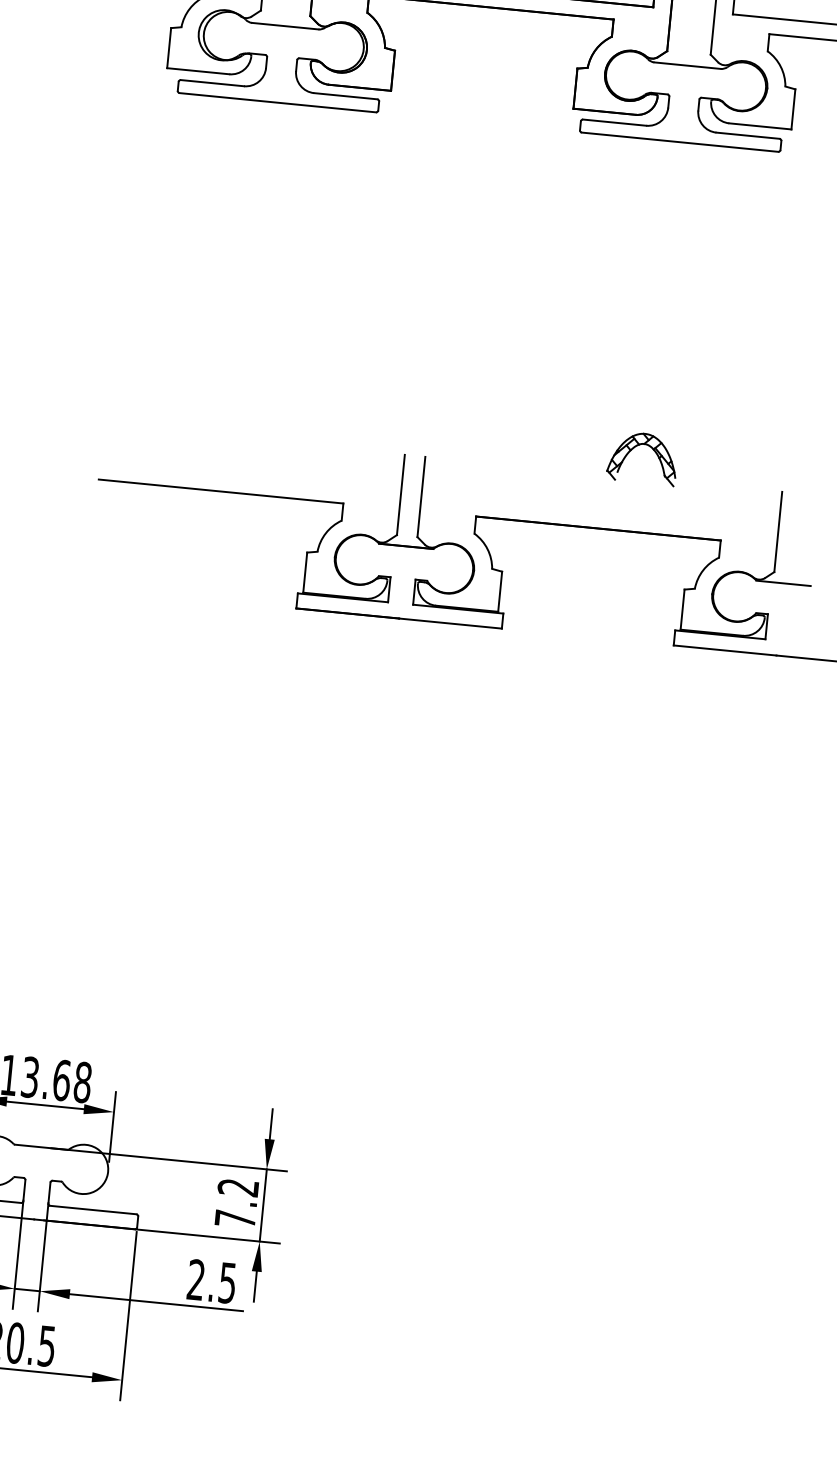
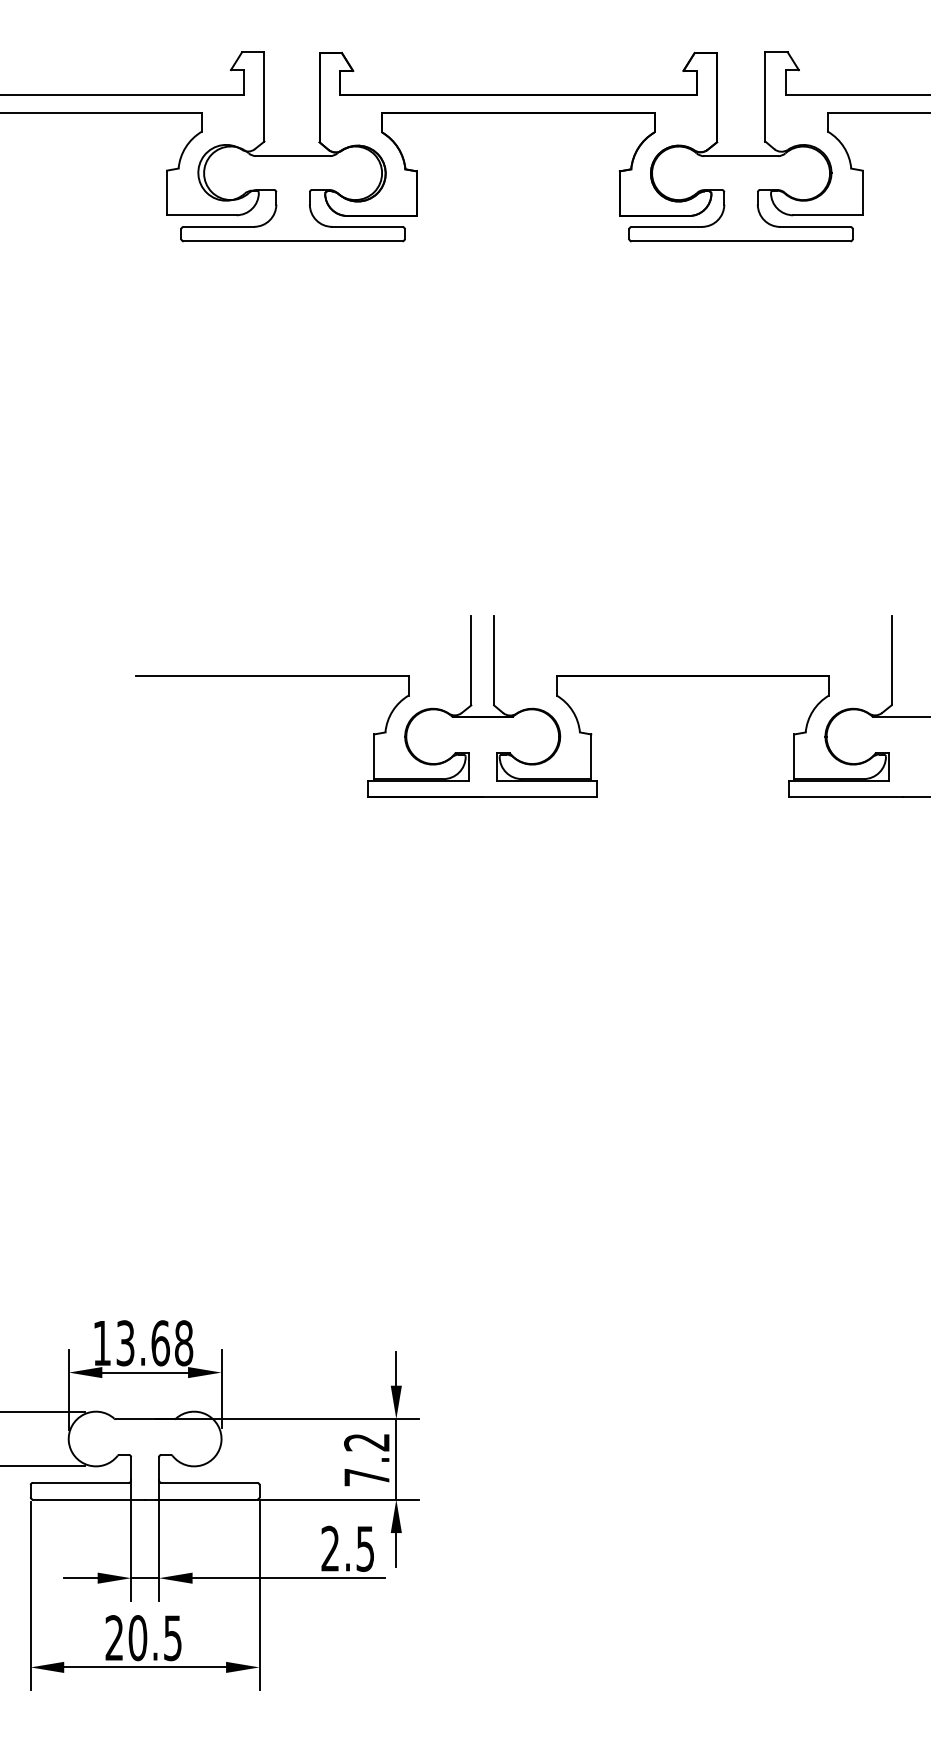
part: (652, 450) -> (744, 584), removed

